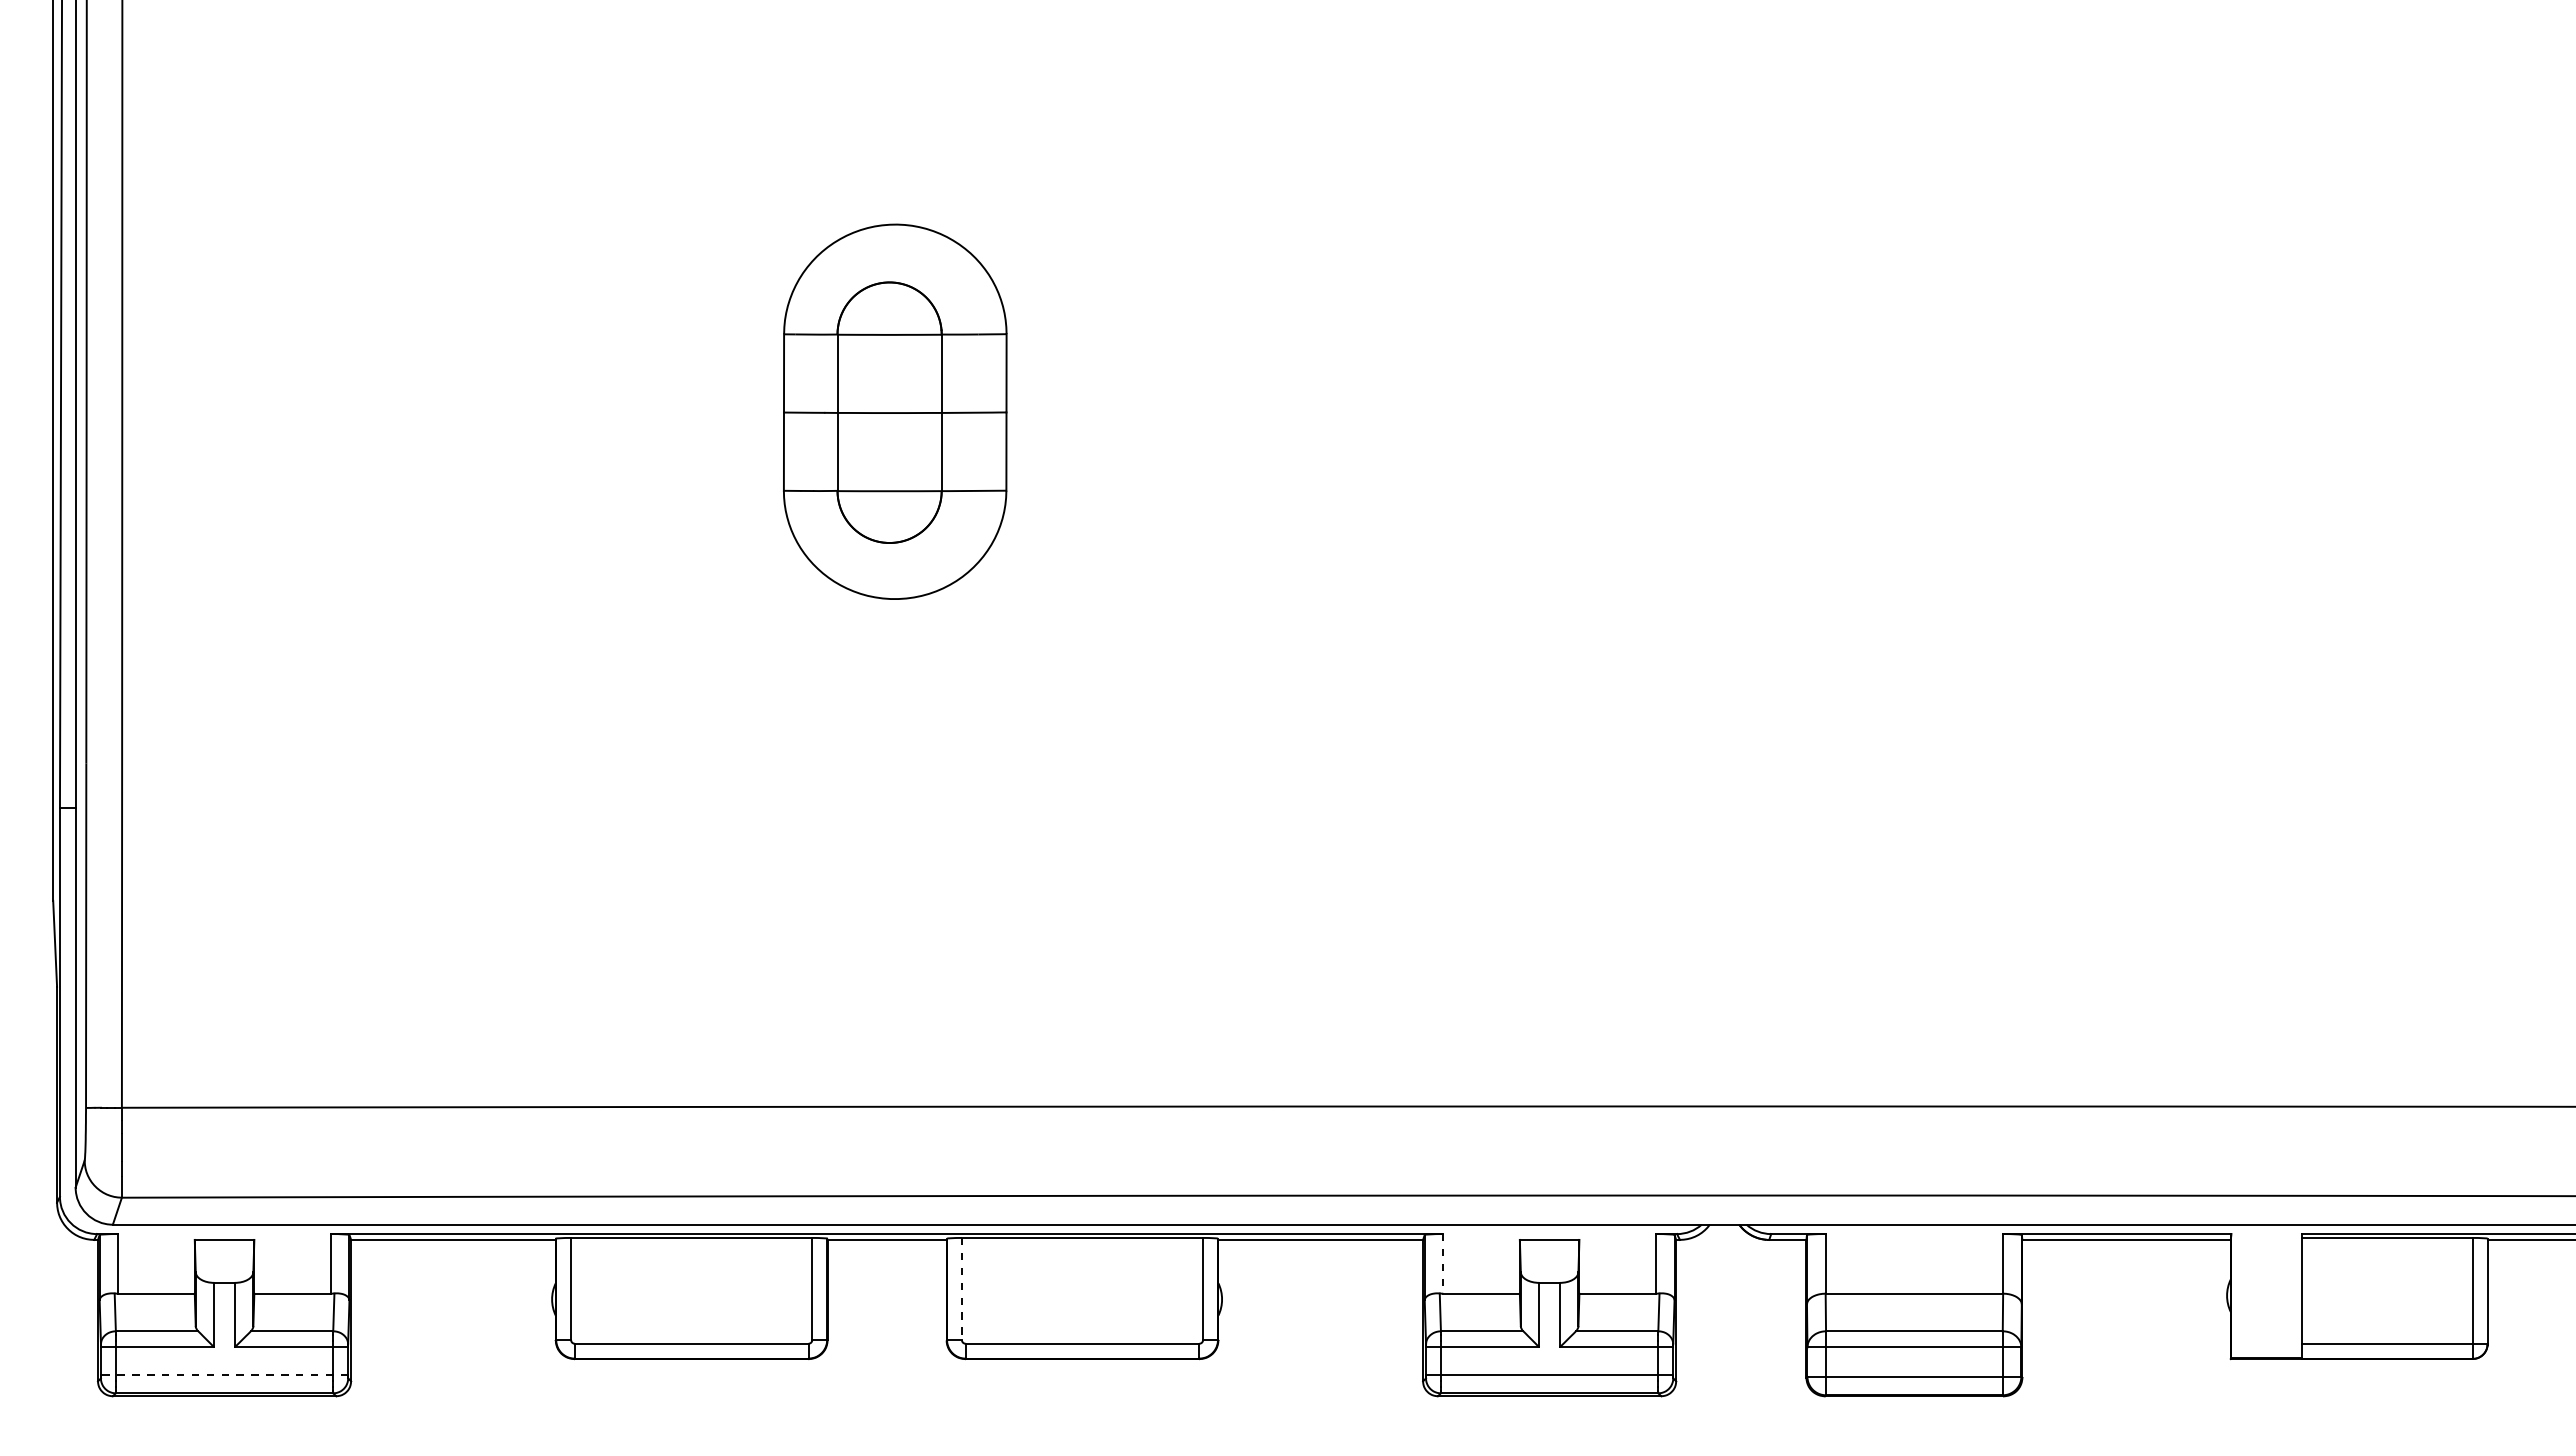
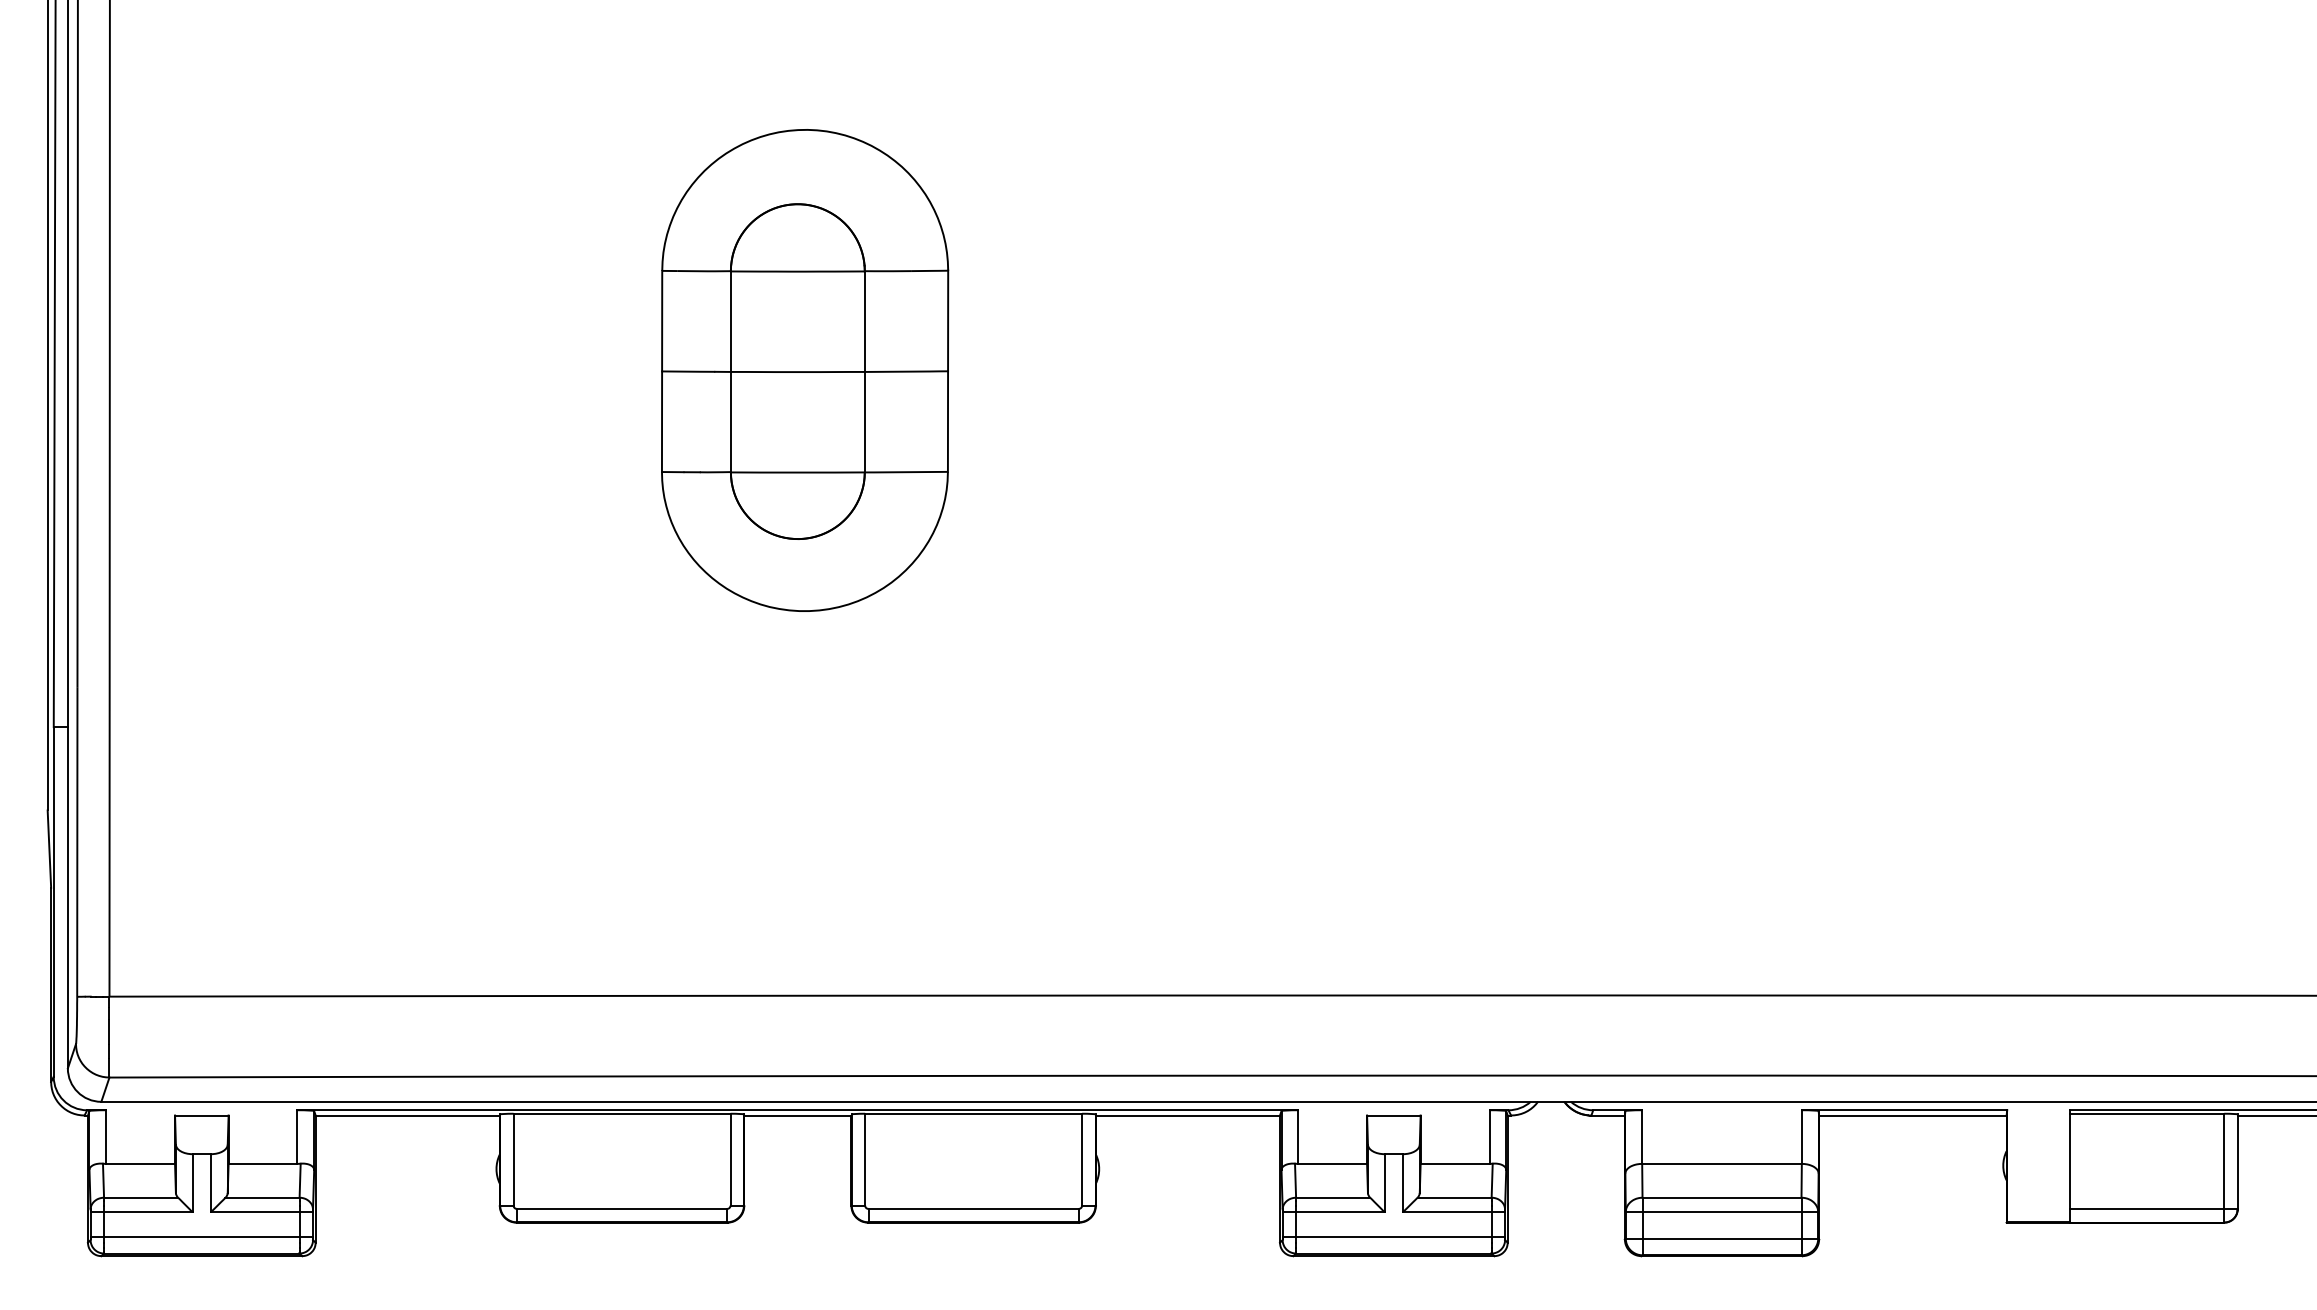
part: (895, 411) -> (805, 370), size x1.43
line: (1443, 1263) -> (1298, 1136), dashed -> solid
line: (961, 1289) -> (864, 1160), dashed -> solid
line: (224, 1374) -> (201, 1236), dashed -> solid

